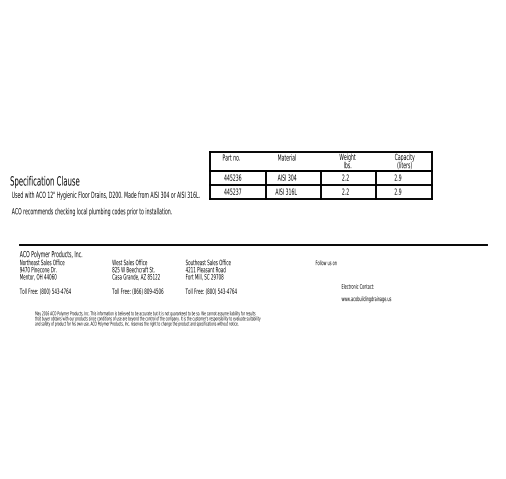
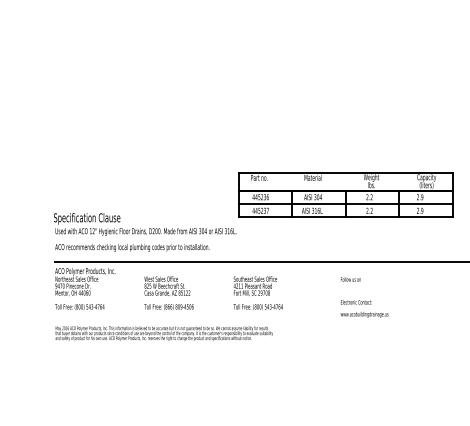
text: (104, 195) -> (144, 231), moved
text: (210, 276) -> (257, 292), moved
text: (366, 293) -> (364, 309), moved
text: (147, 318) -> (163, 333), moved

